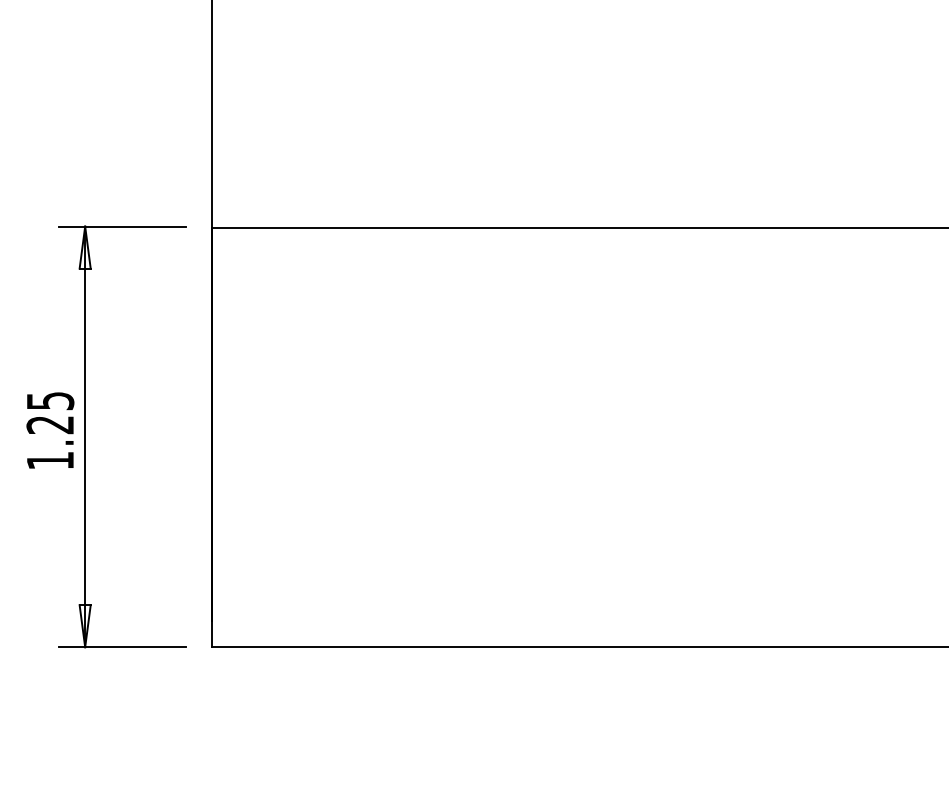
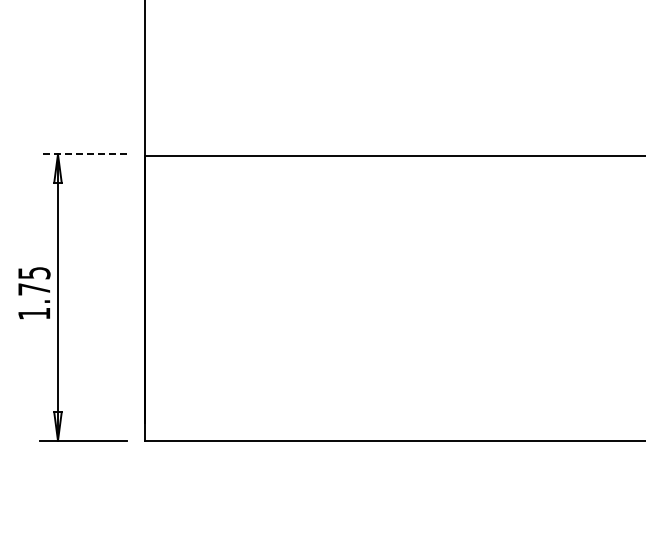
line: (121, 226) -> (82, 154), solid -> dashed
text: (50, 425) -> (34, 289), 1.25 -> 1.75

